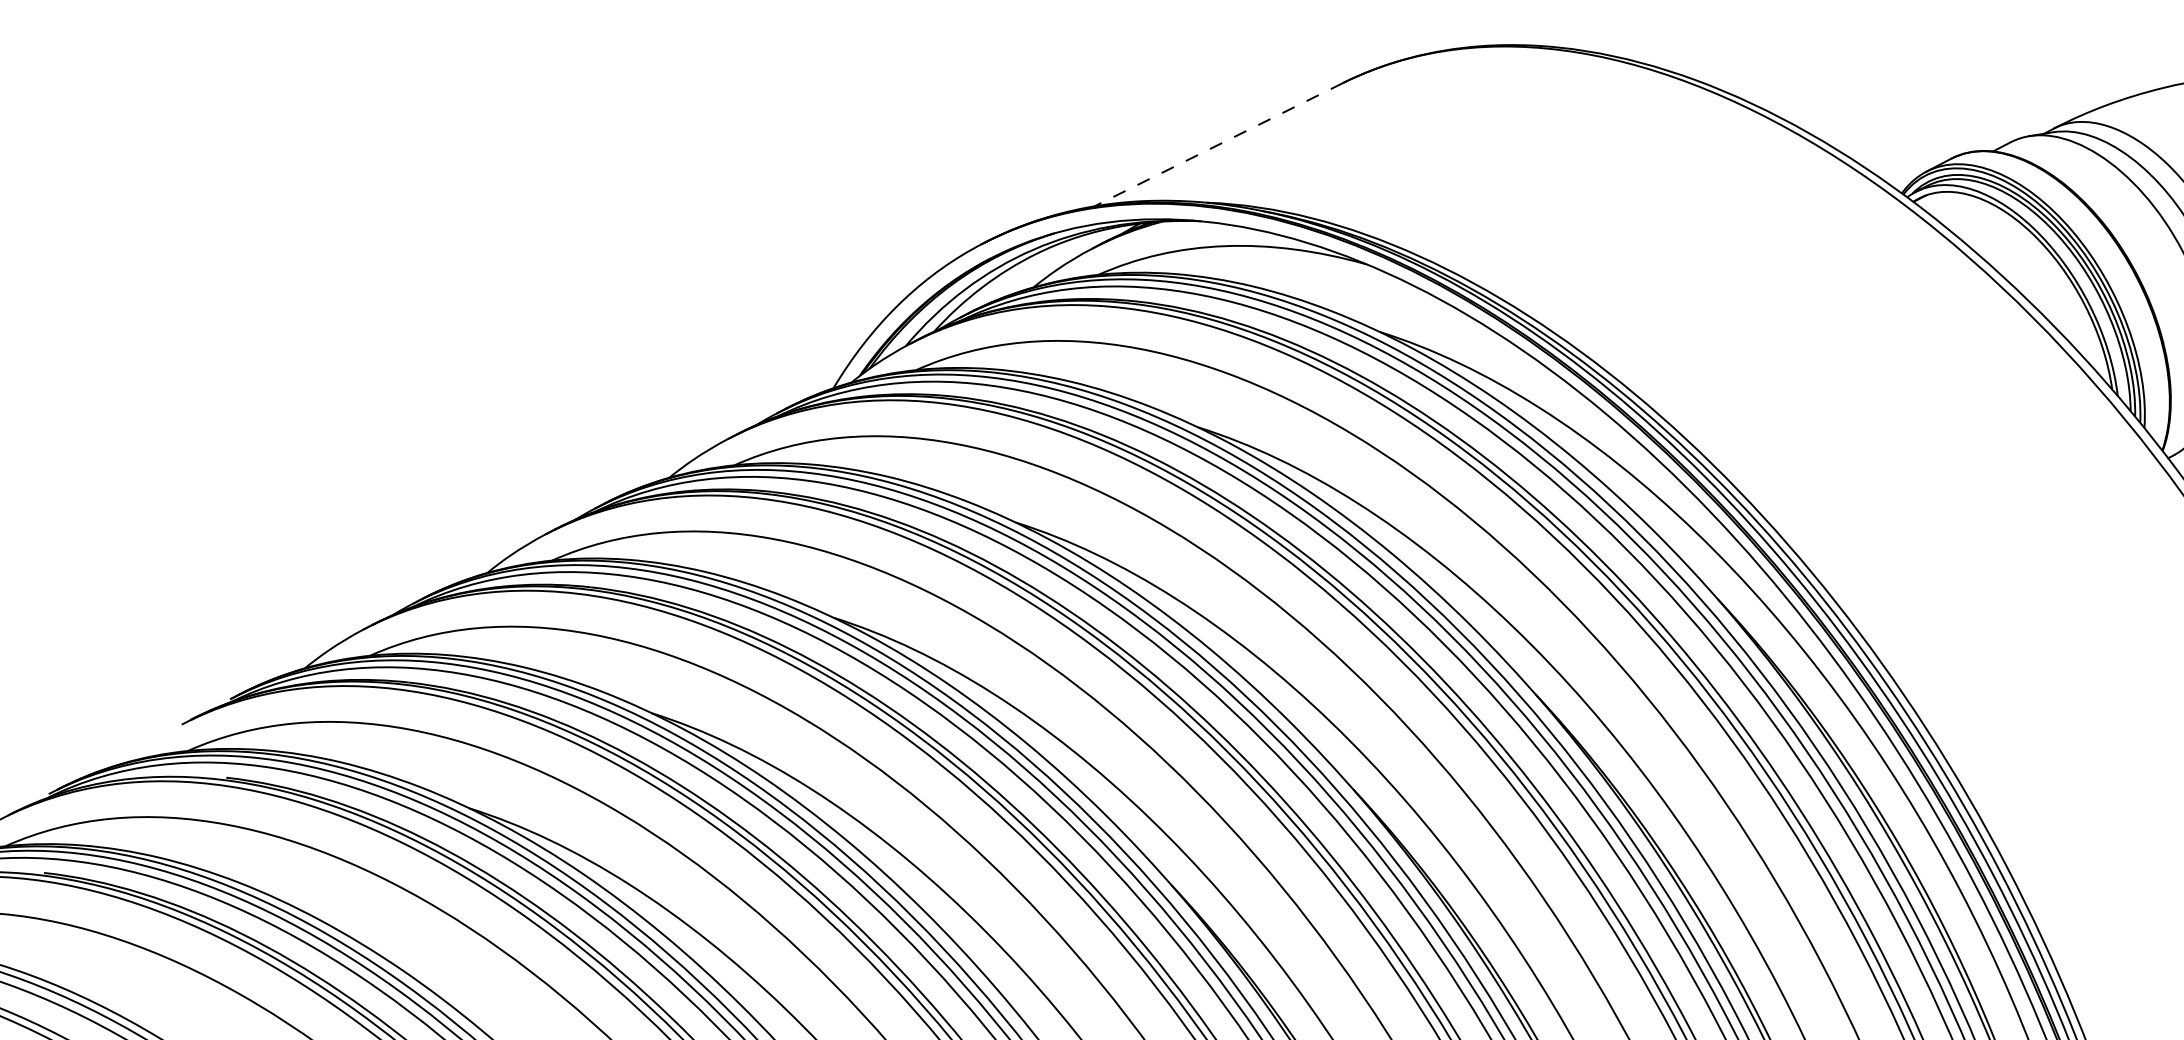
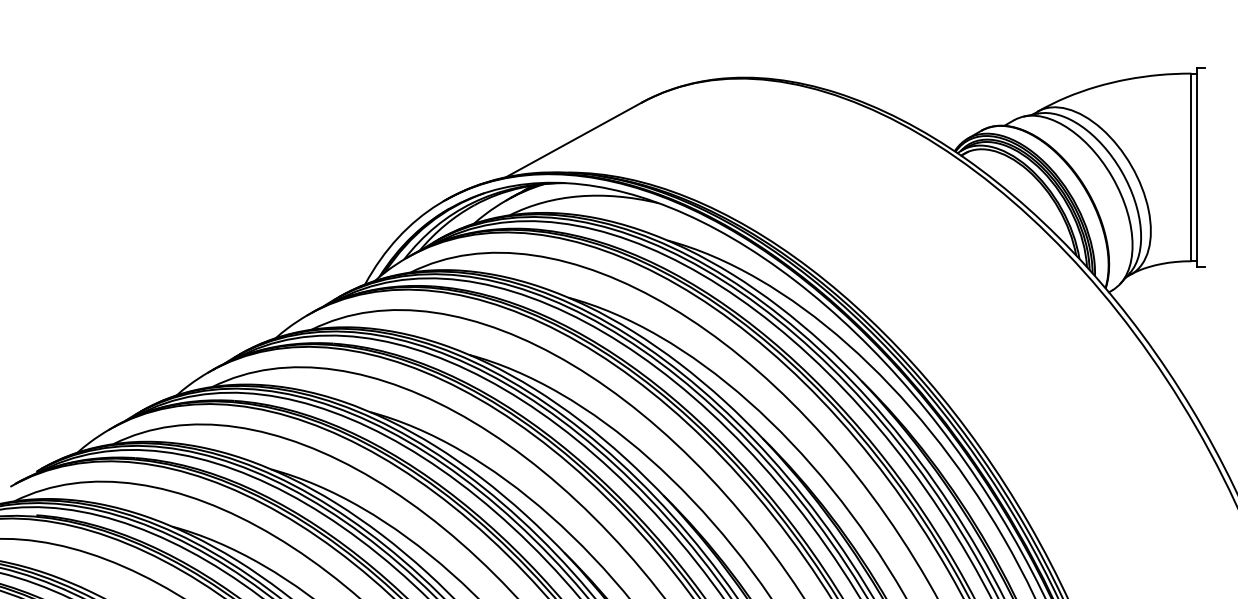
line: (1218, 145) -> (573, 140), dashed -> solid

